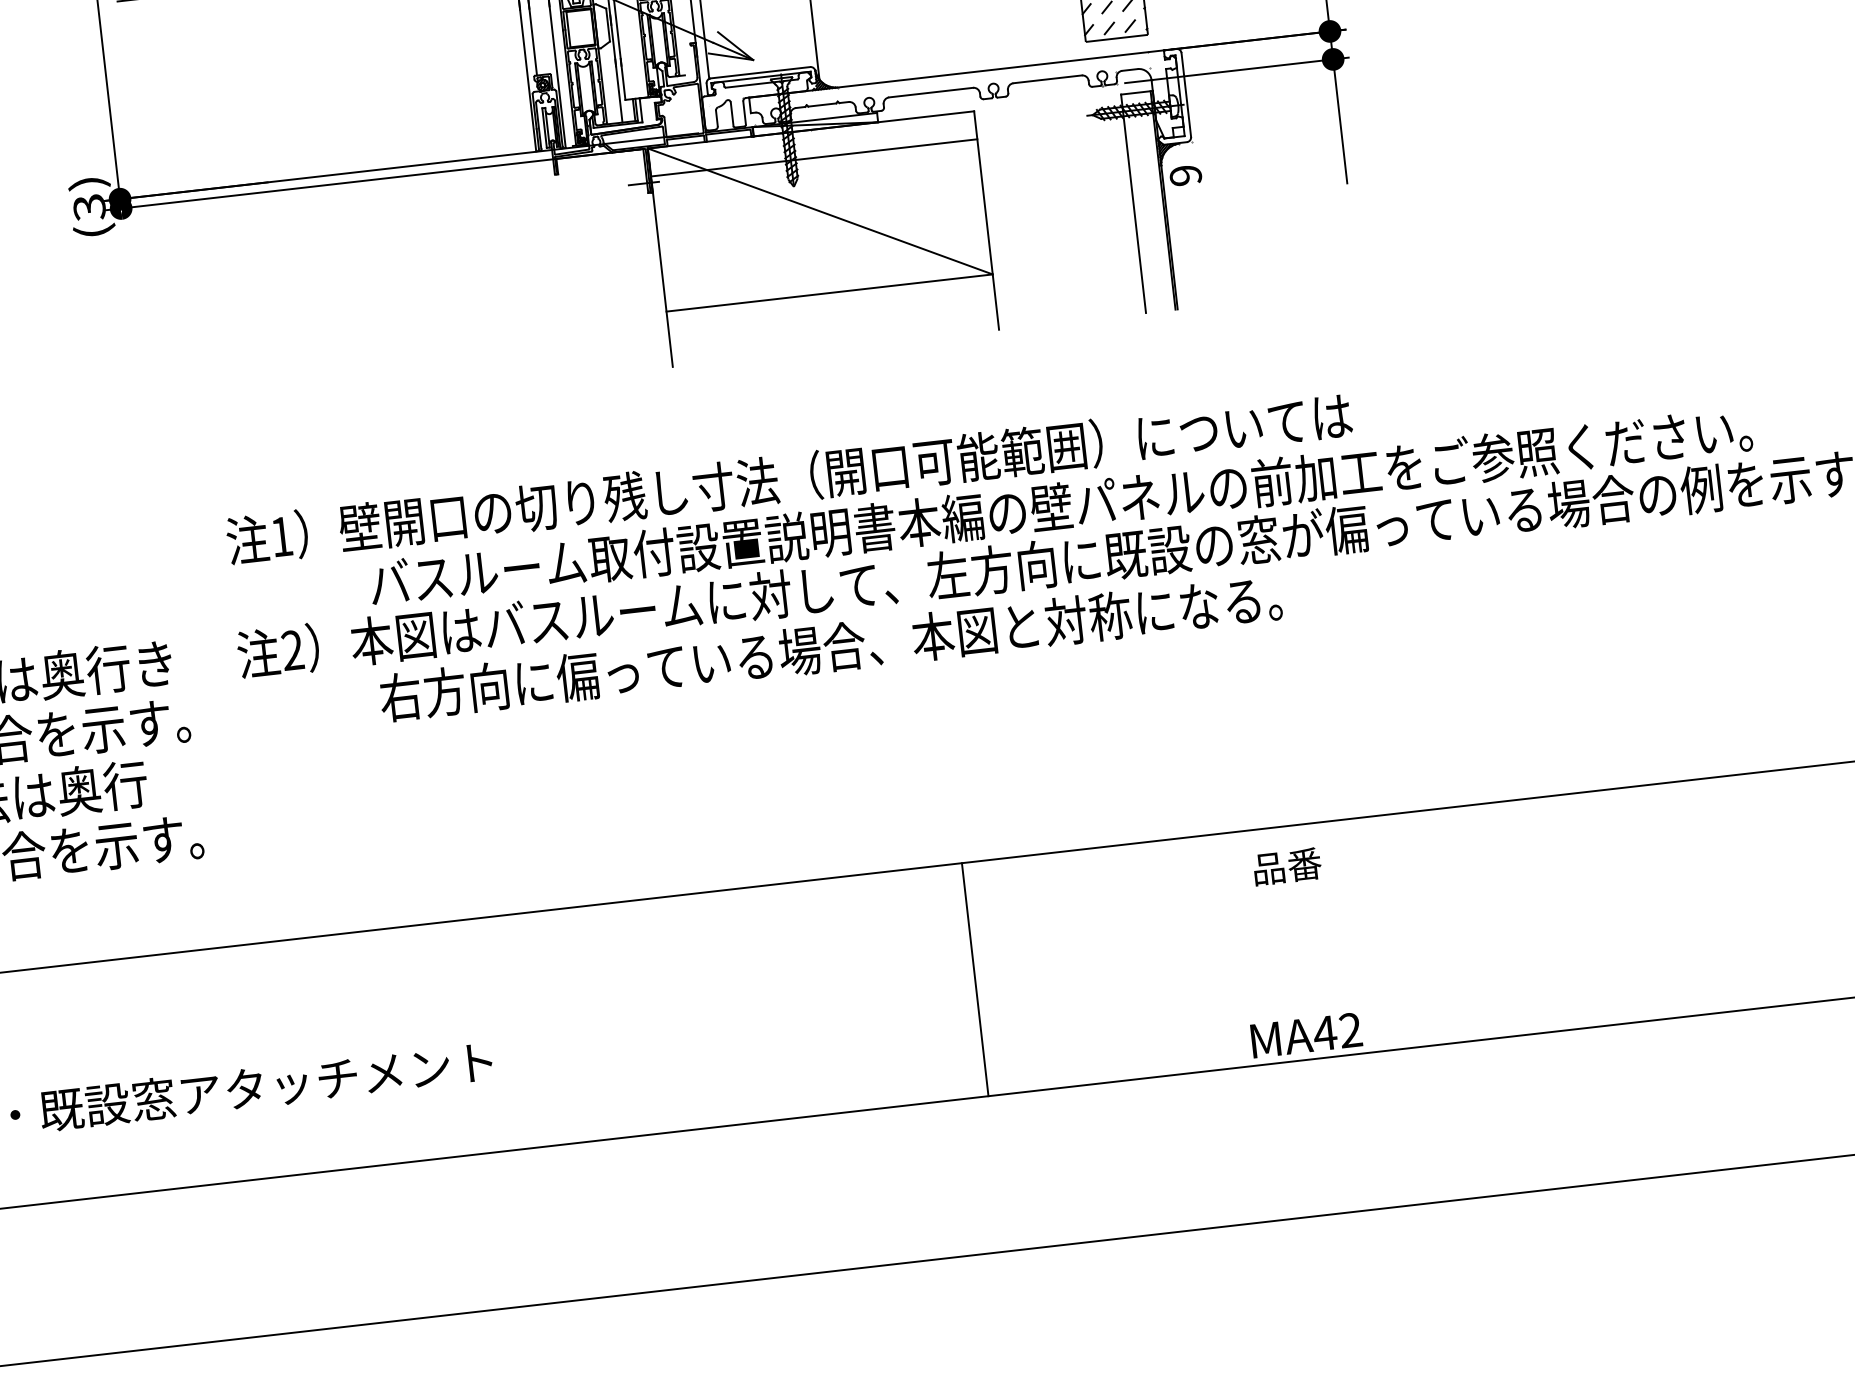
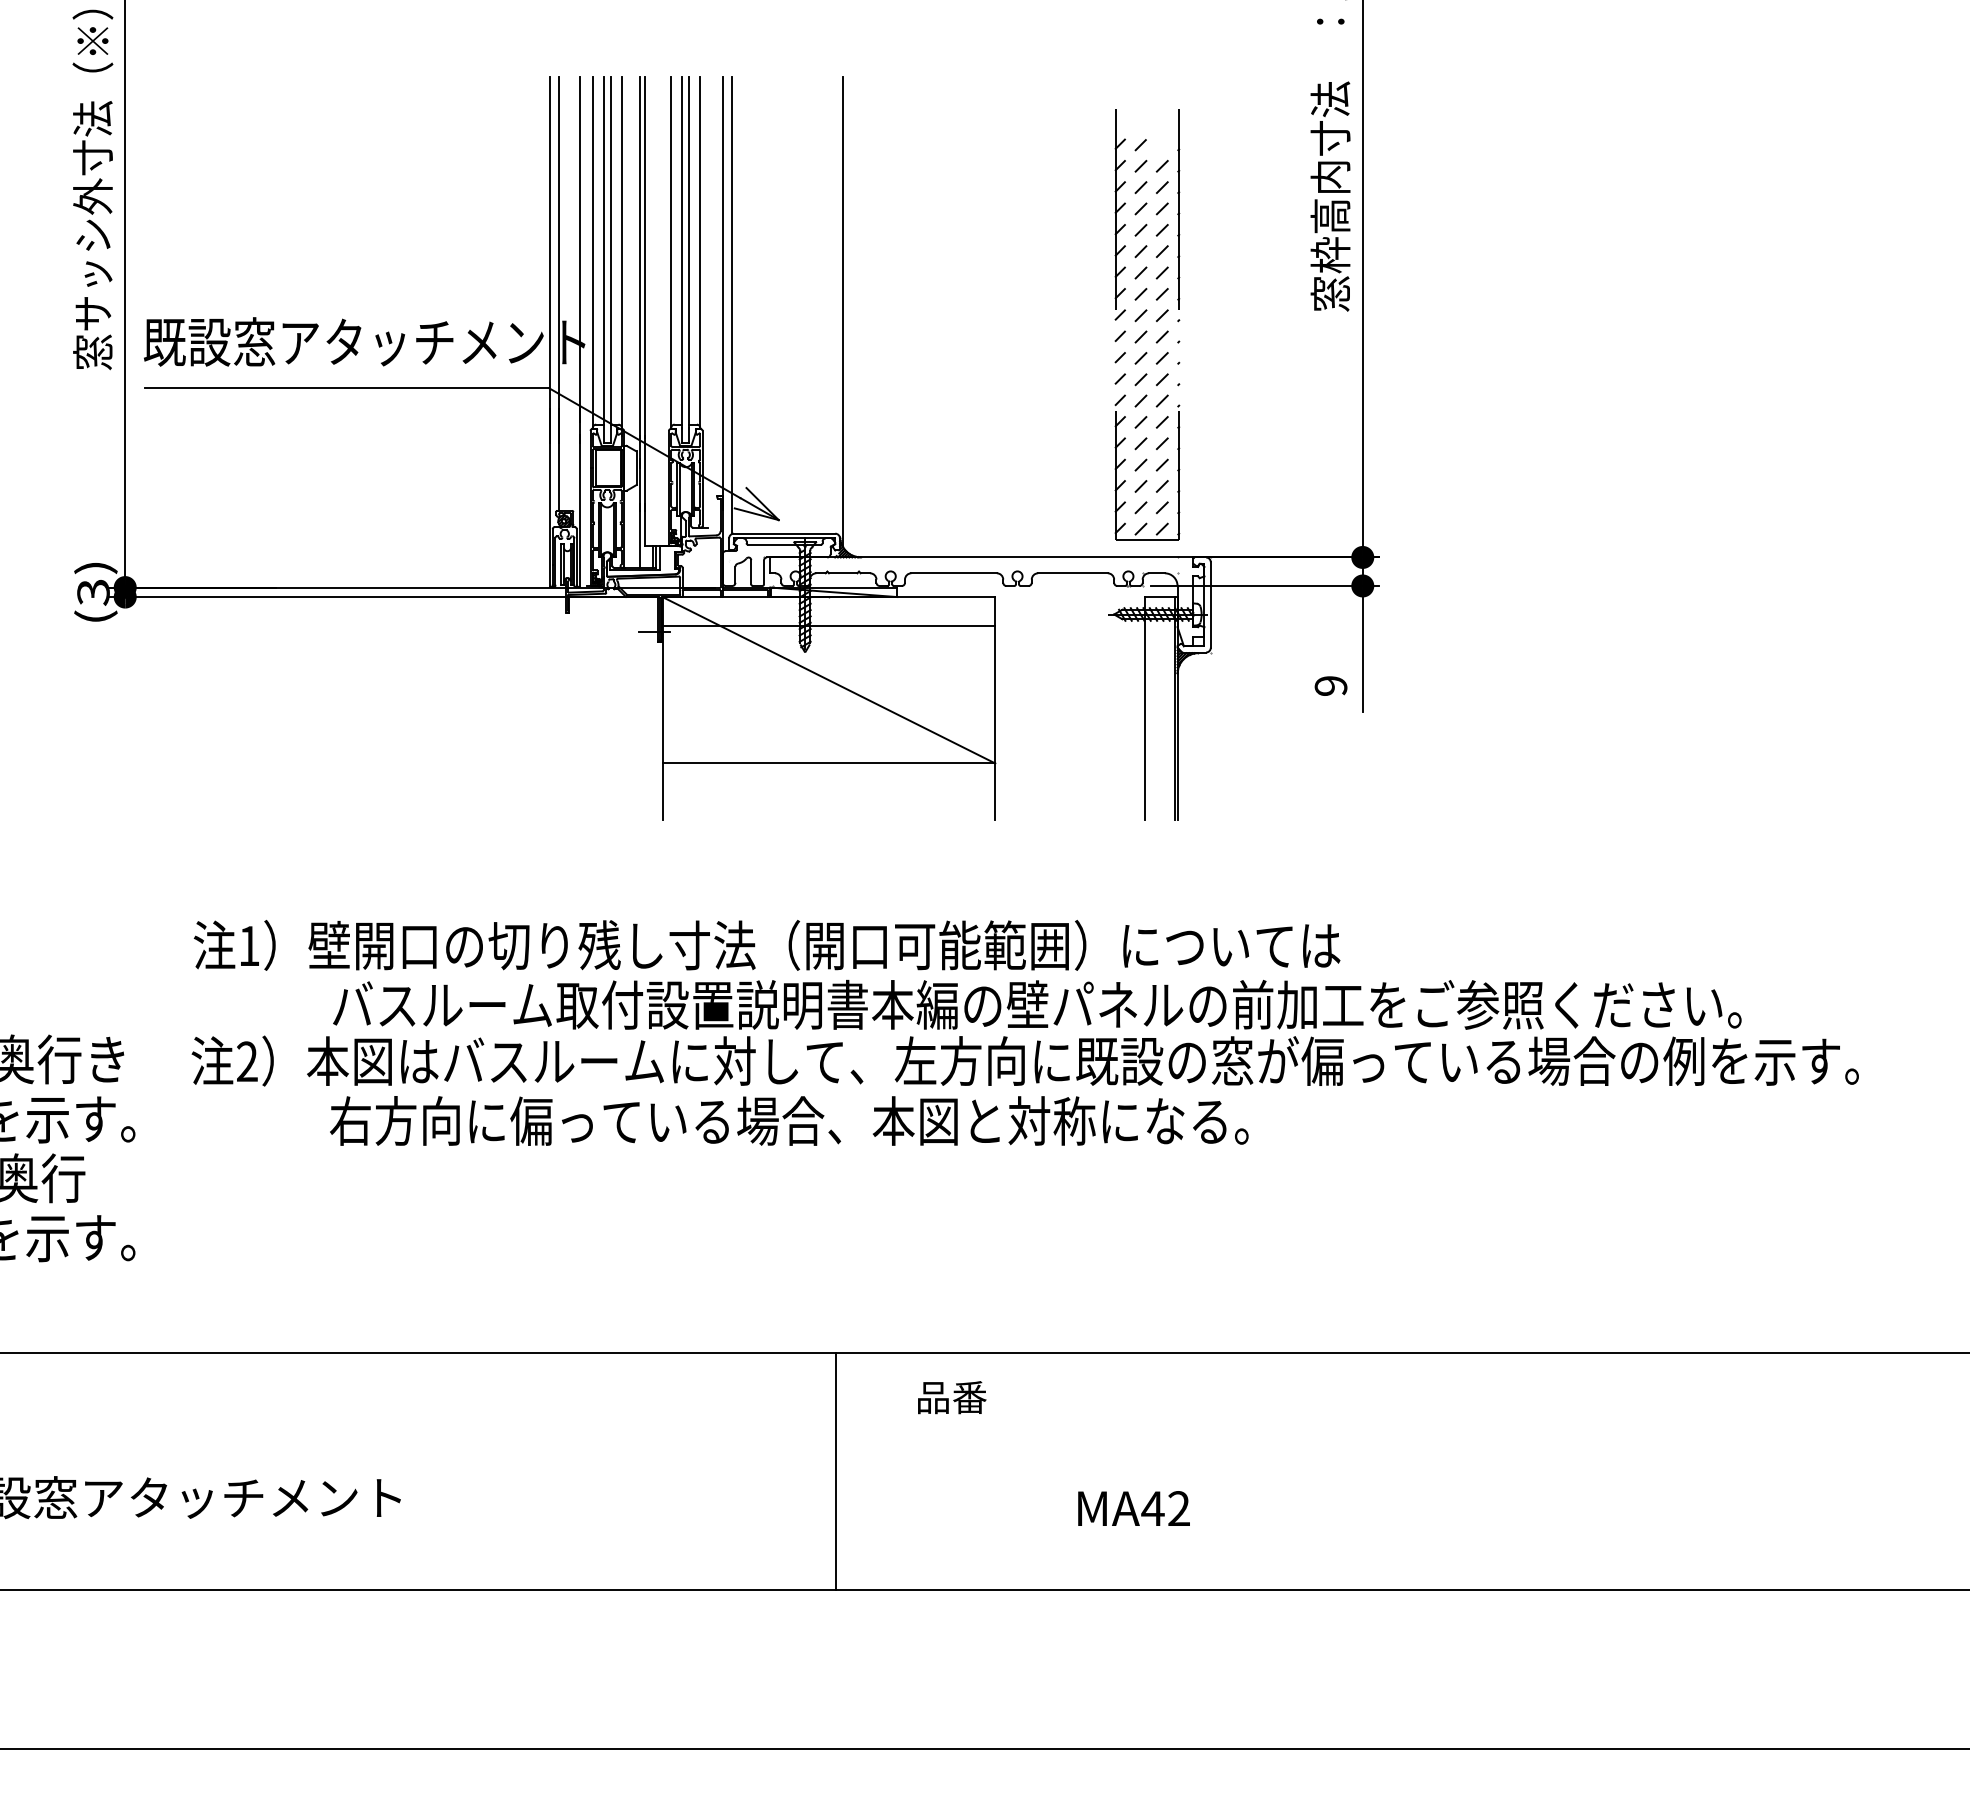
text: (1185, 175) -> (1330, 685), moved
text: (1287, 866) -> (952, 1397), moved
line: (974, 979) -> (835, 1471), moved
text: (1306, 1035) -> (1133, 1508), moved

